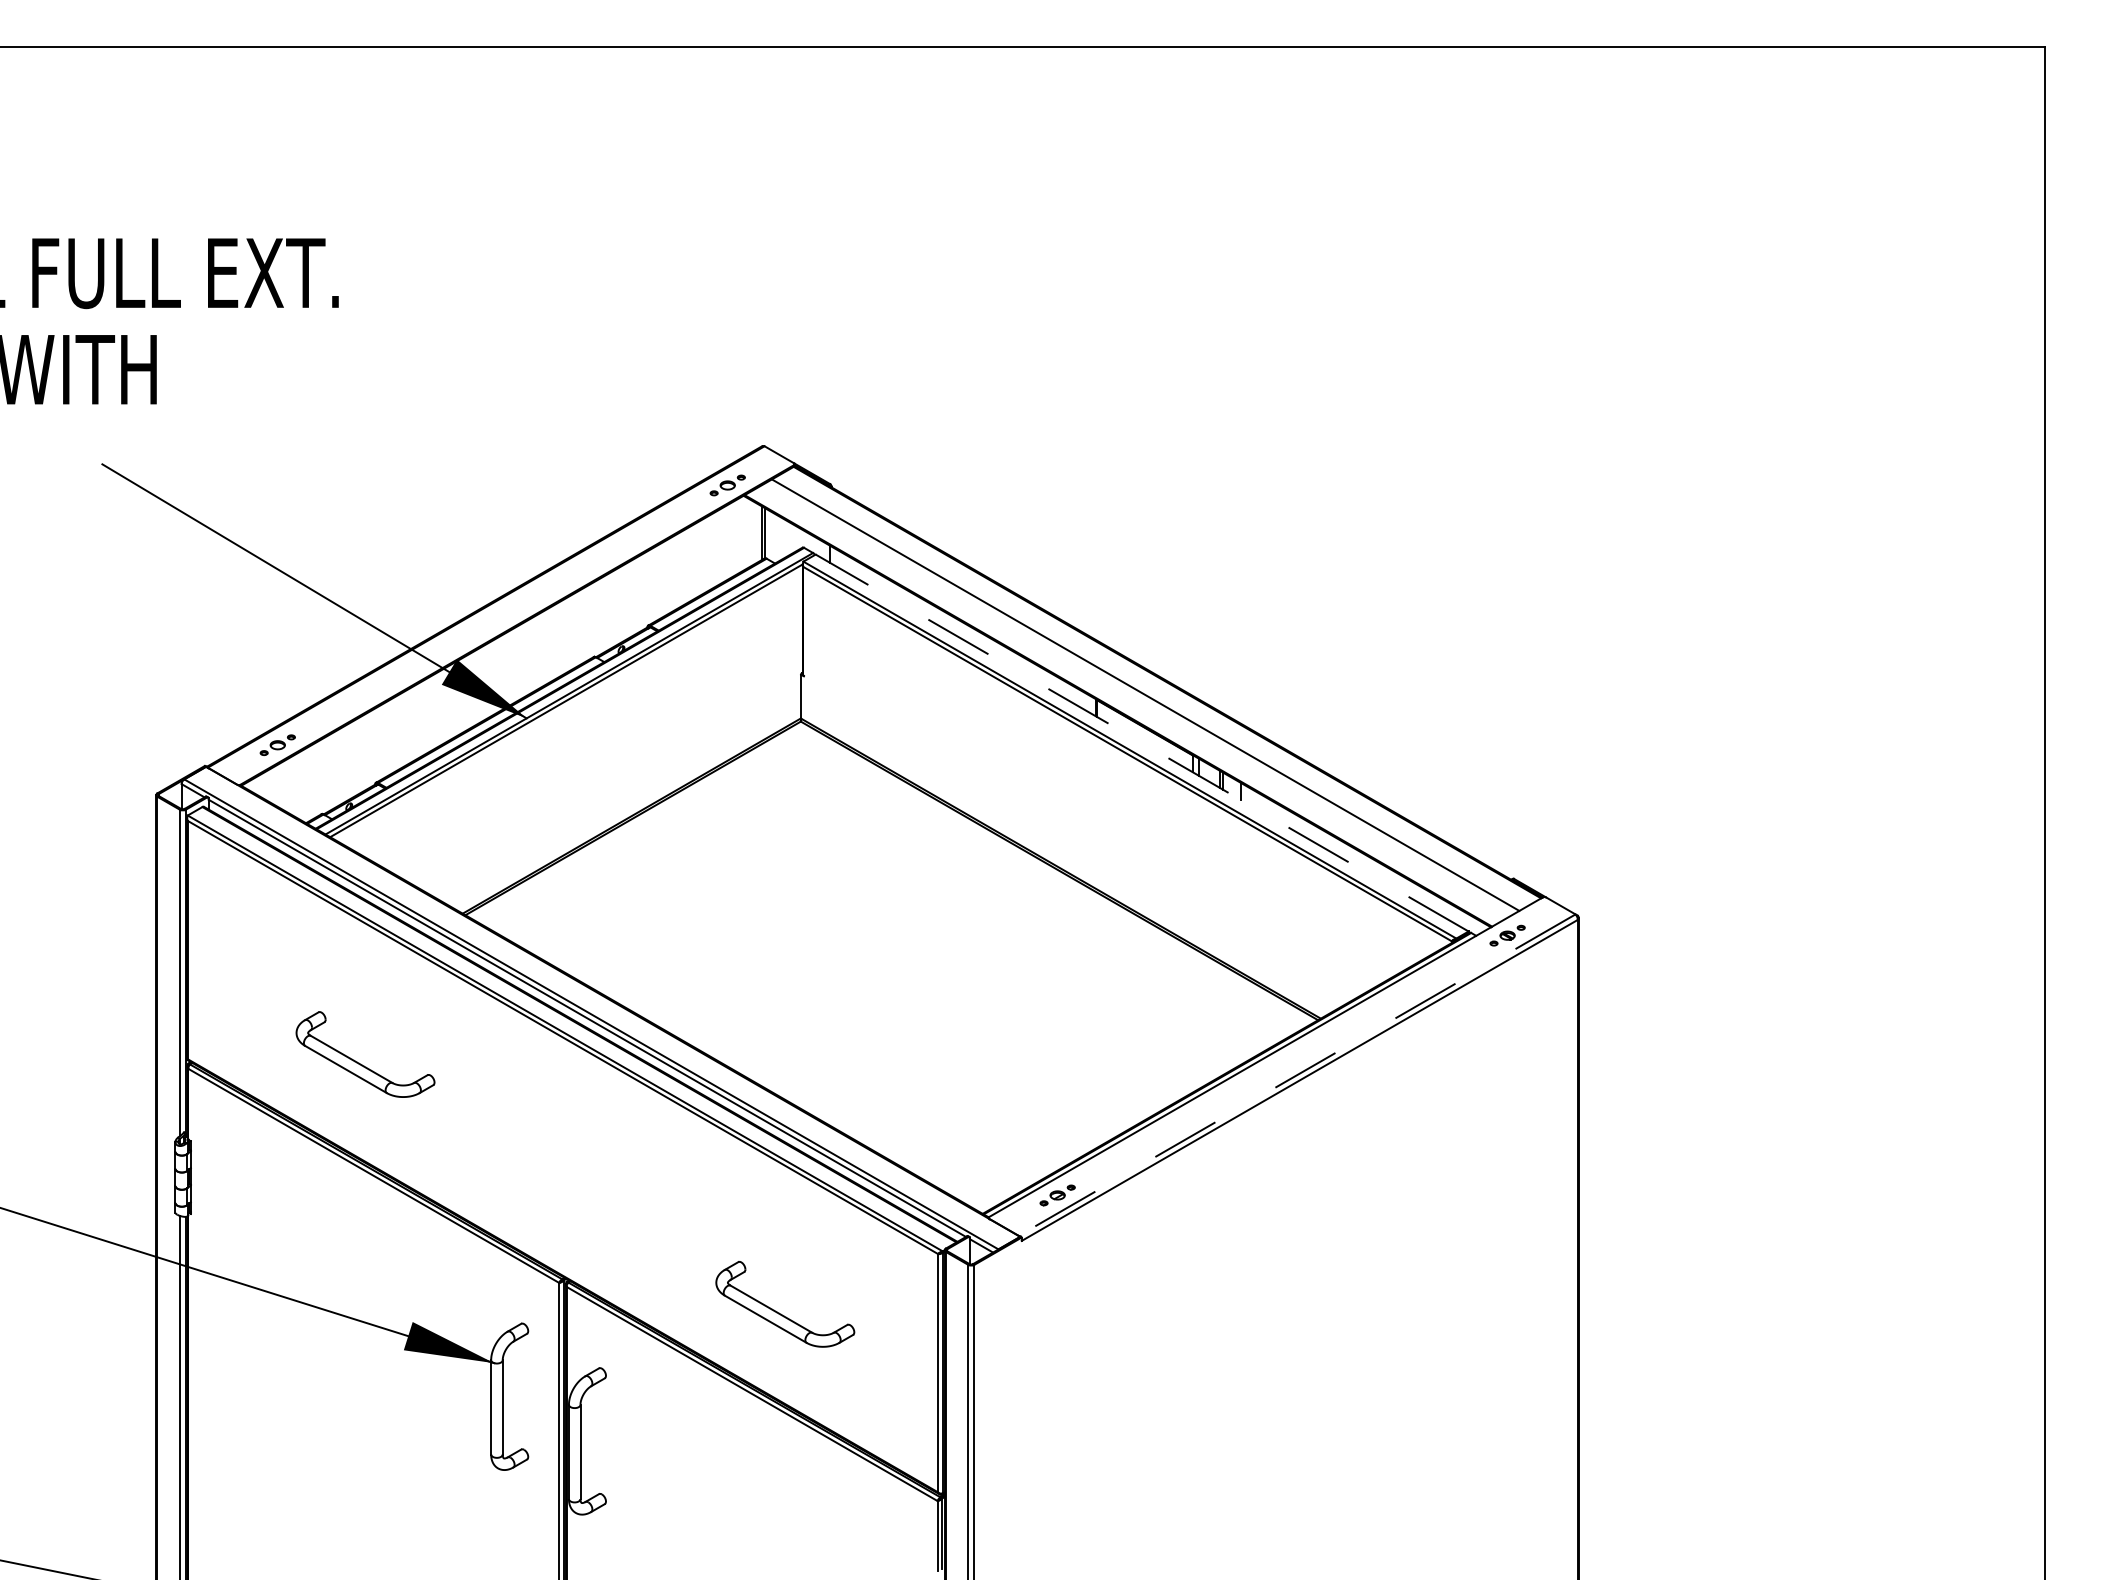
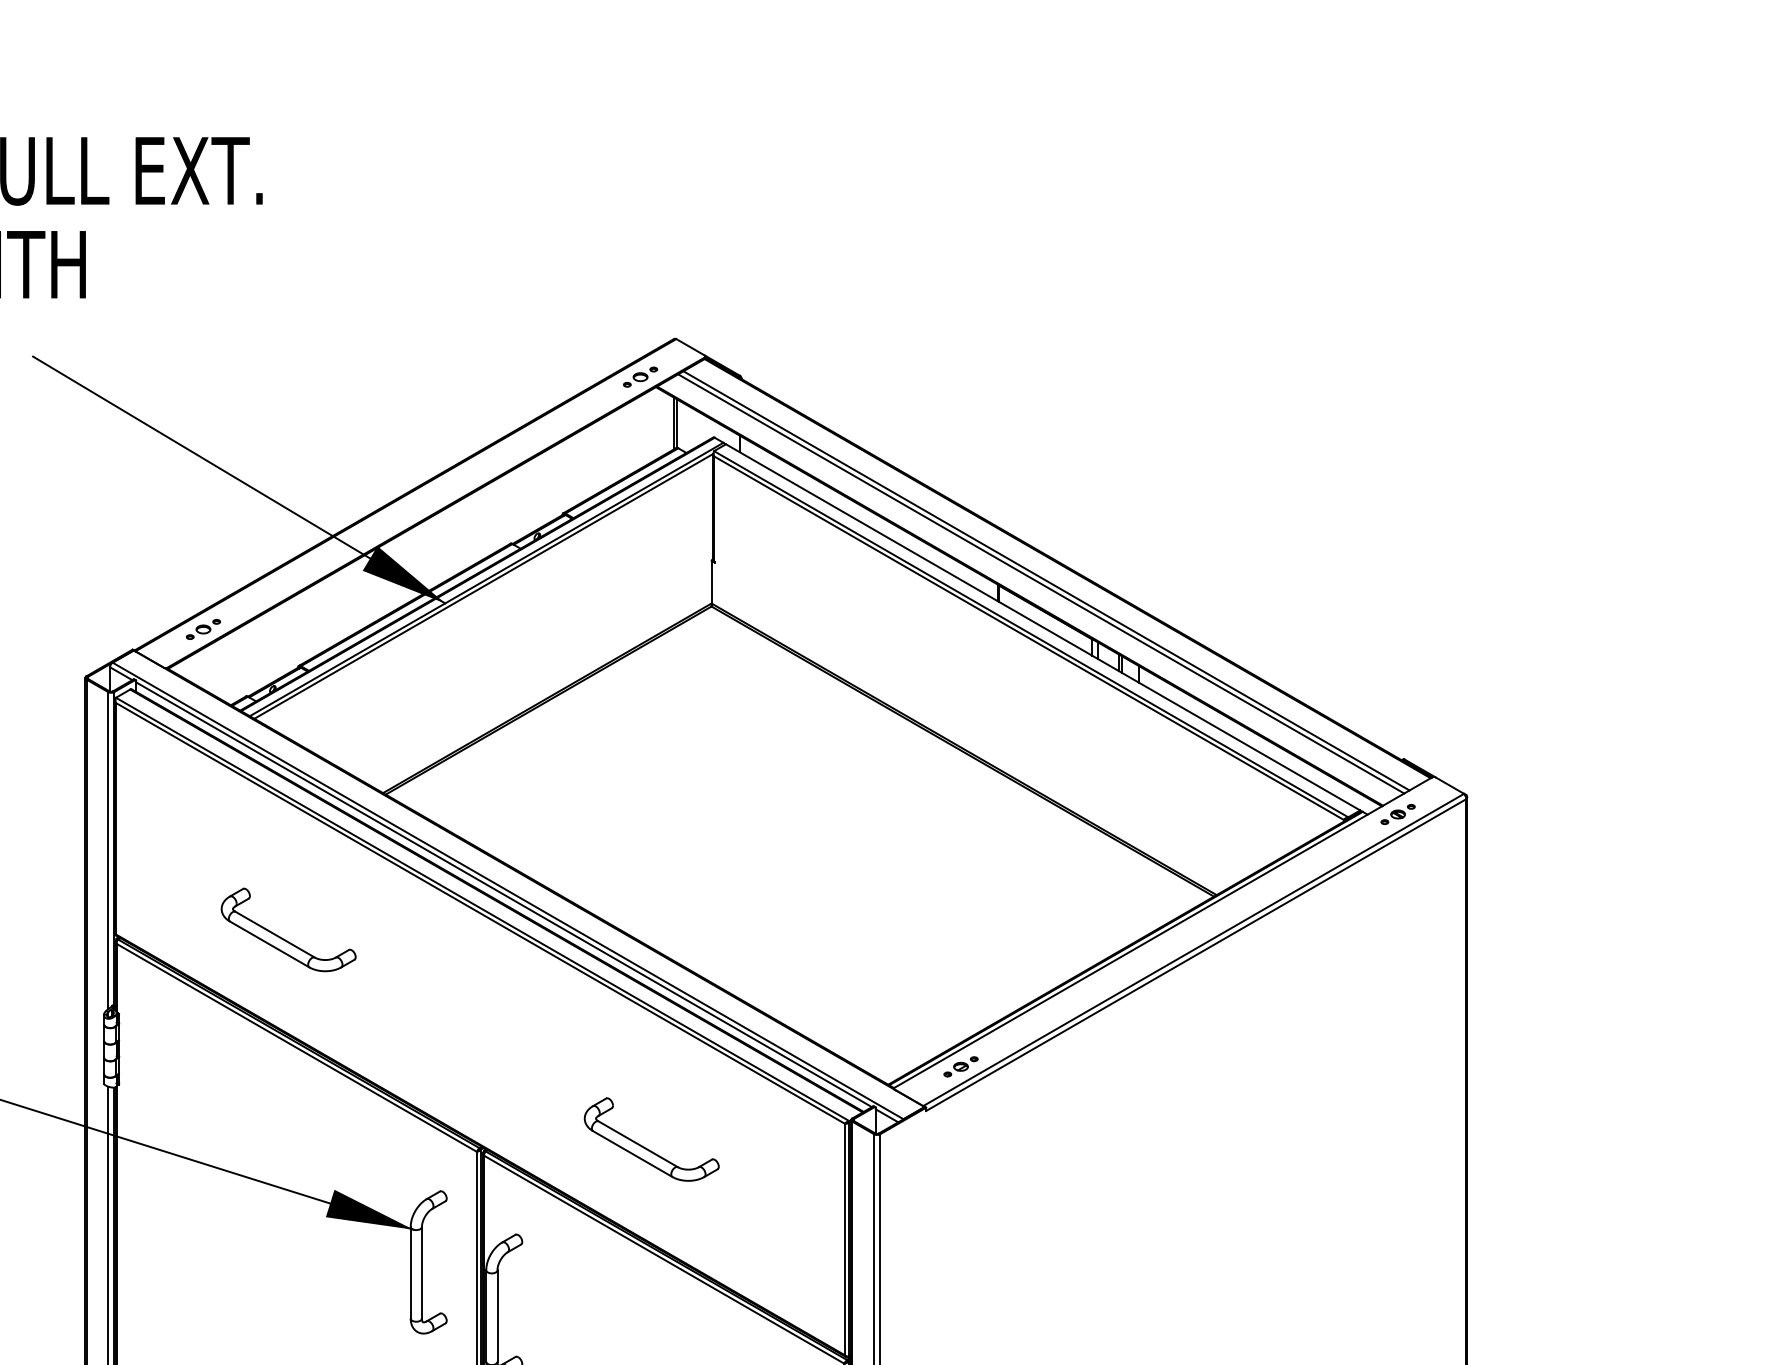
line: (1139, 698) -> (1040, 584), added
line: (1142, 743) -> (1043, 627), dashed -> solid
line: (1296, 1075) -> (1193, 950), dashed -> solid
part: (781, 1313) -> (648, 1148), moved

